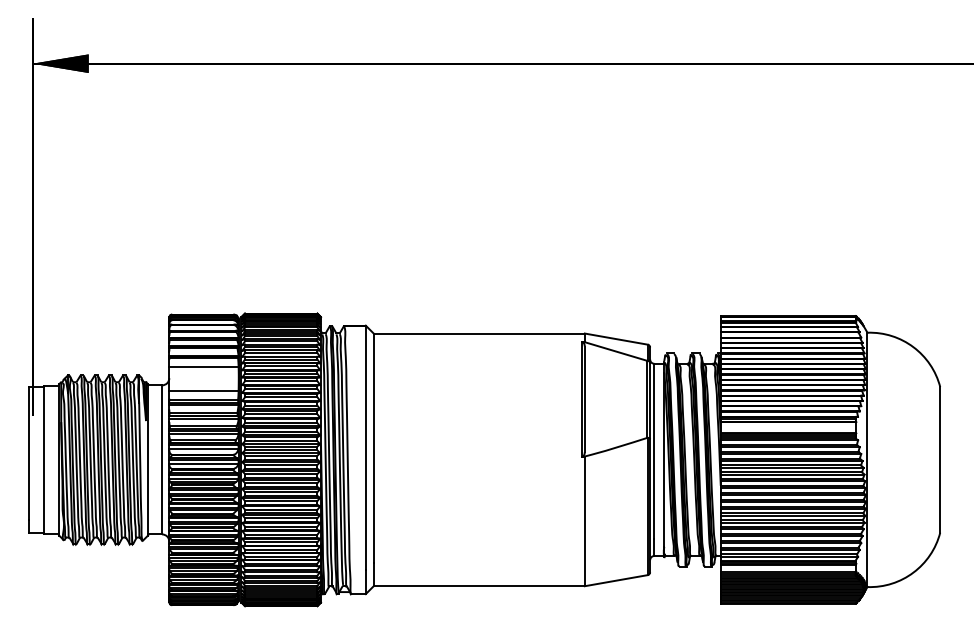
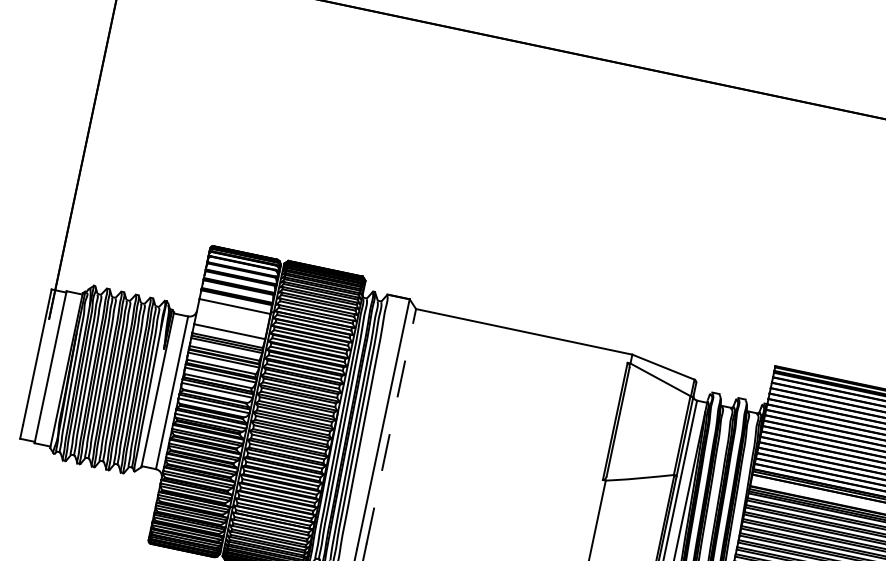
line: (373, 448) -> (391, 426), solid -> dashed

